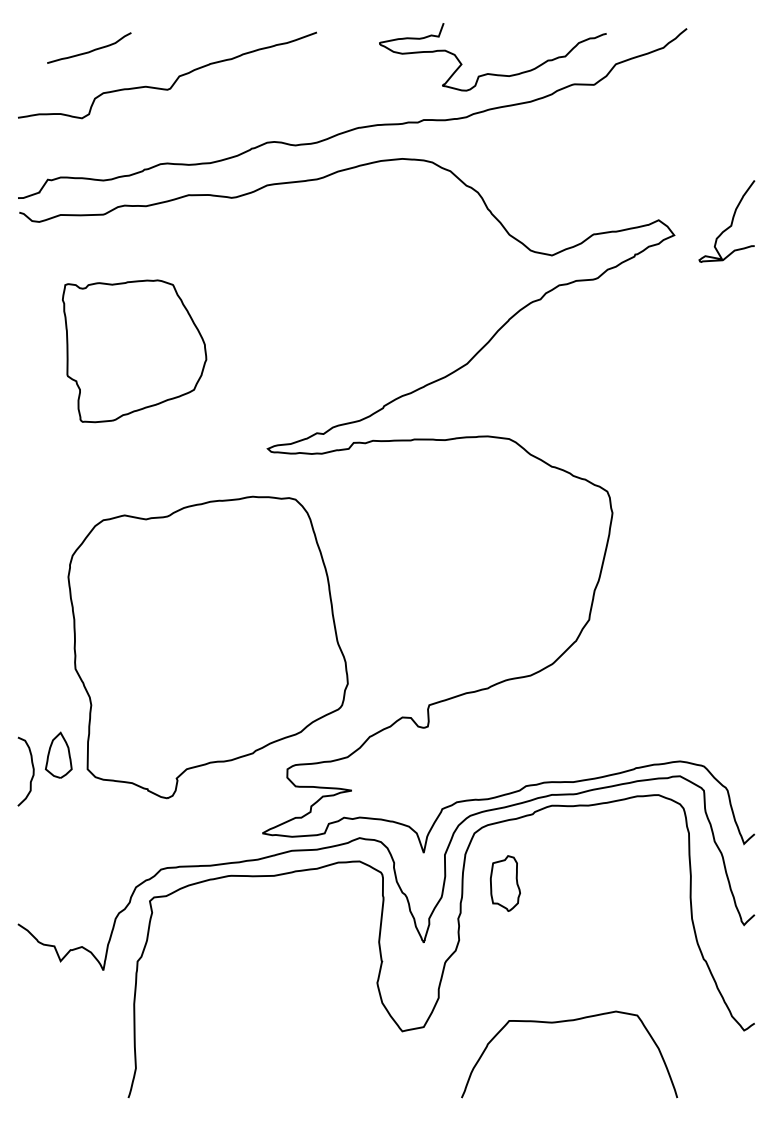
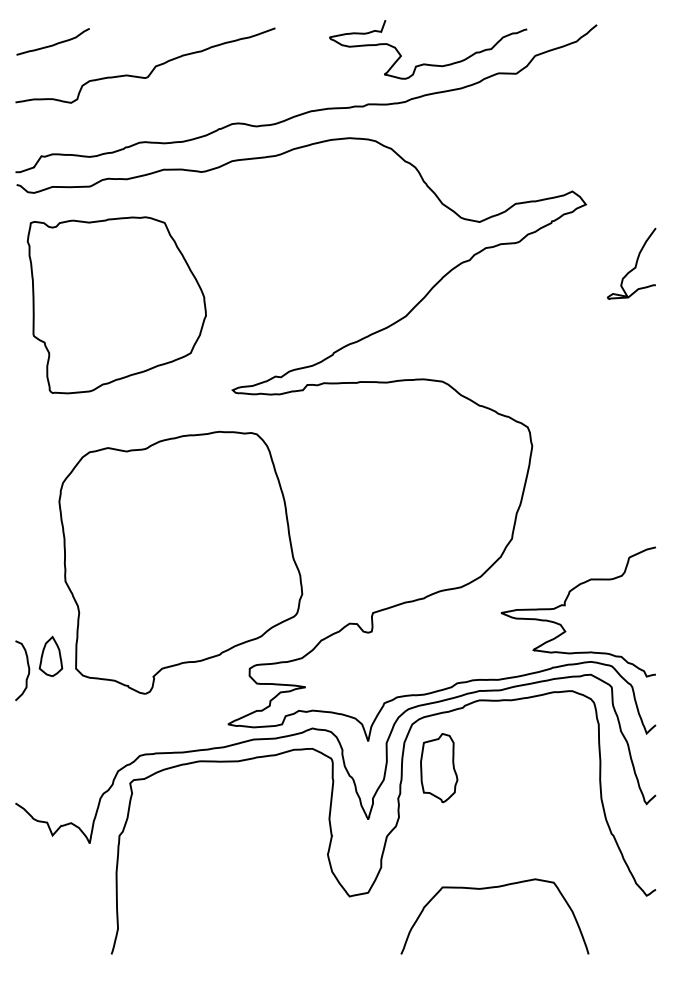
curve: (90, 50) -> (54, 43), moved
curve: (730, 223) -> (634, 265), moved
part: (134, 351) -> (116, 305), size x1.43
curve: (650, 697) -> (565, 606), added
part: (505, 883) -> (439, 767), size x1.43

